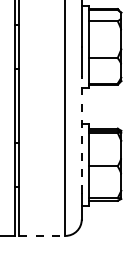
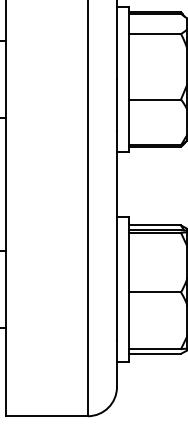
line: (81, 134) -> (116, 235), dashed -> solid
line: (42, 235) -> (47, 415), dashed -> solid

